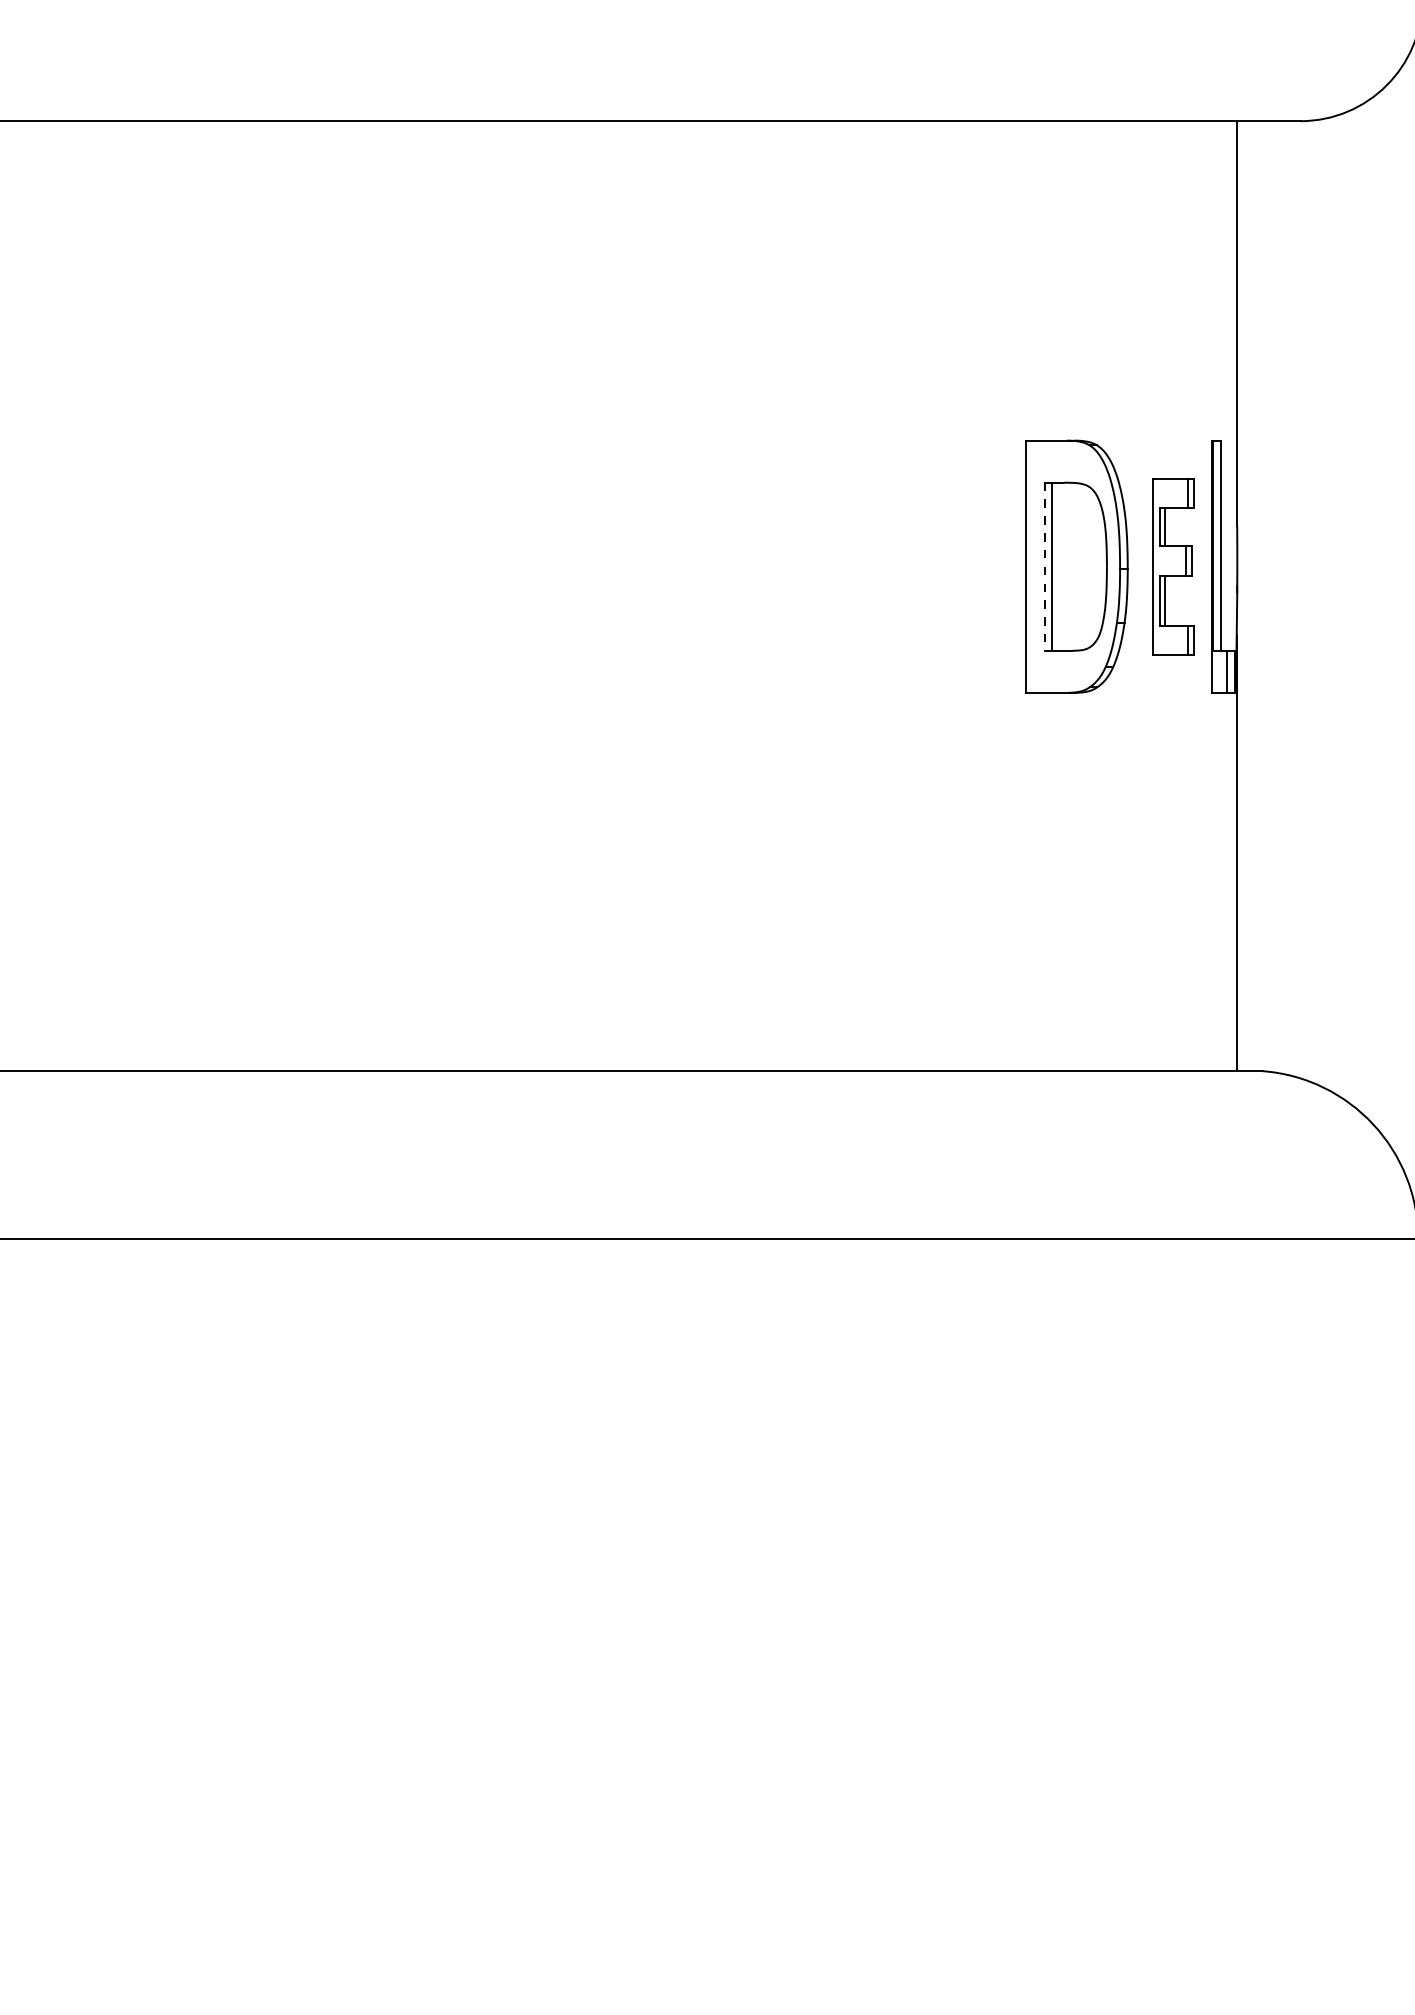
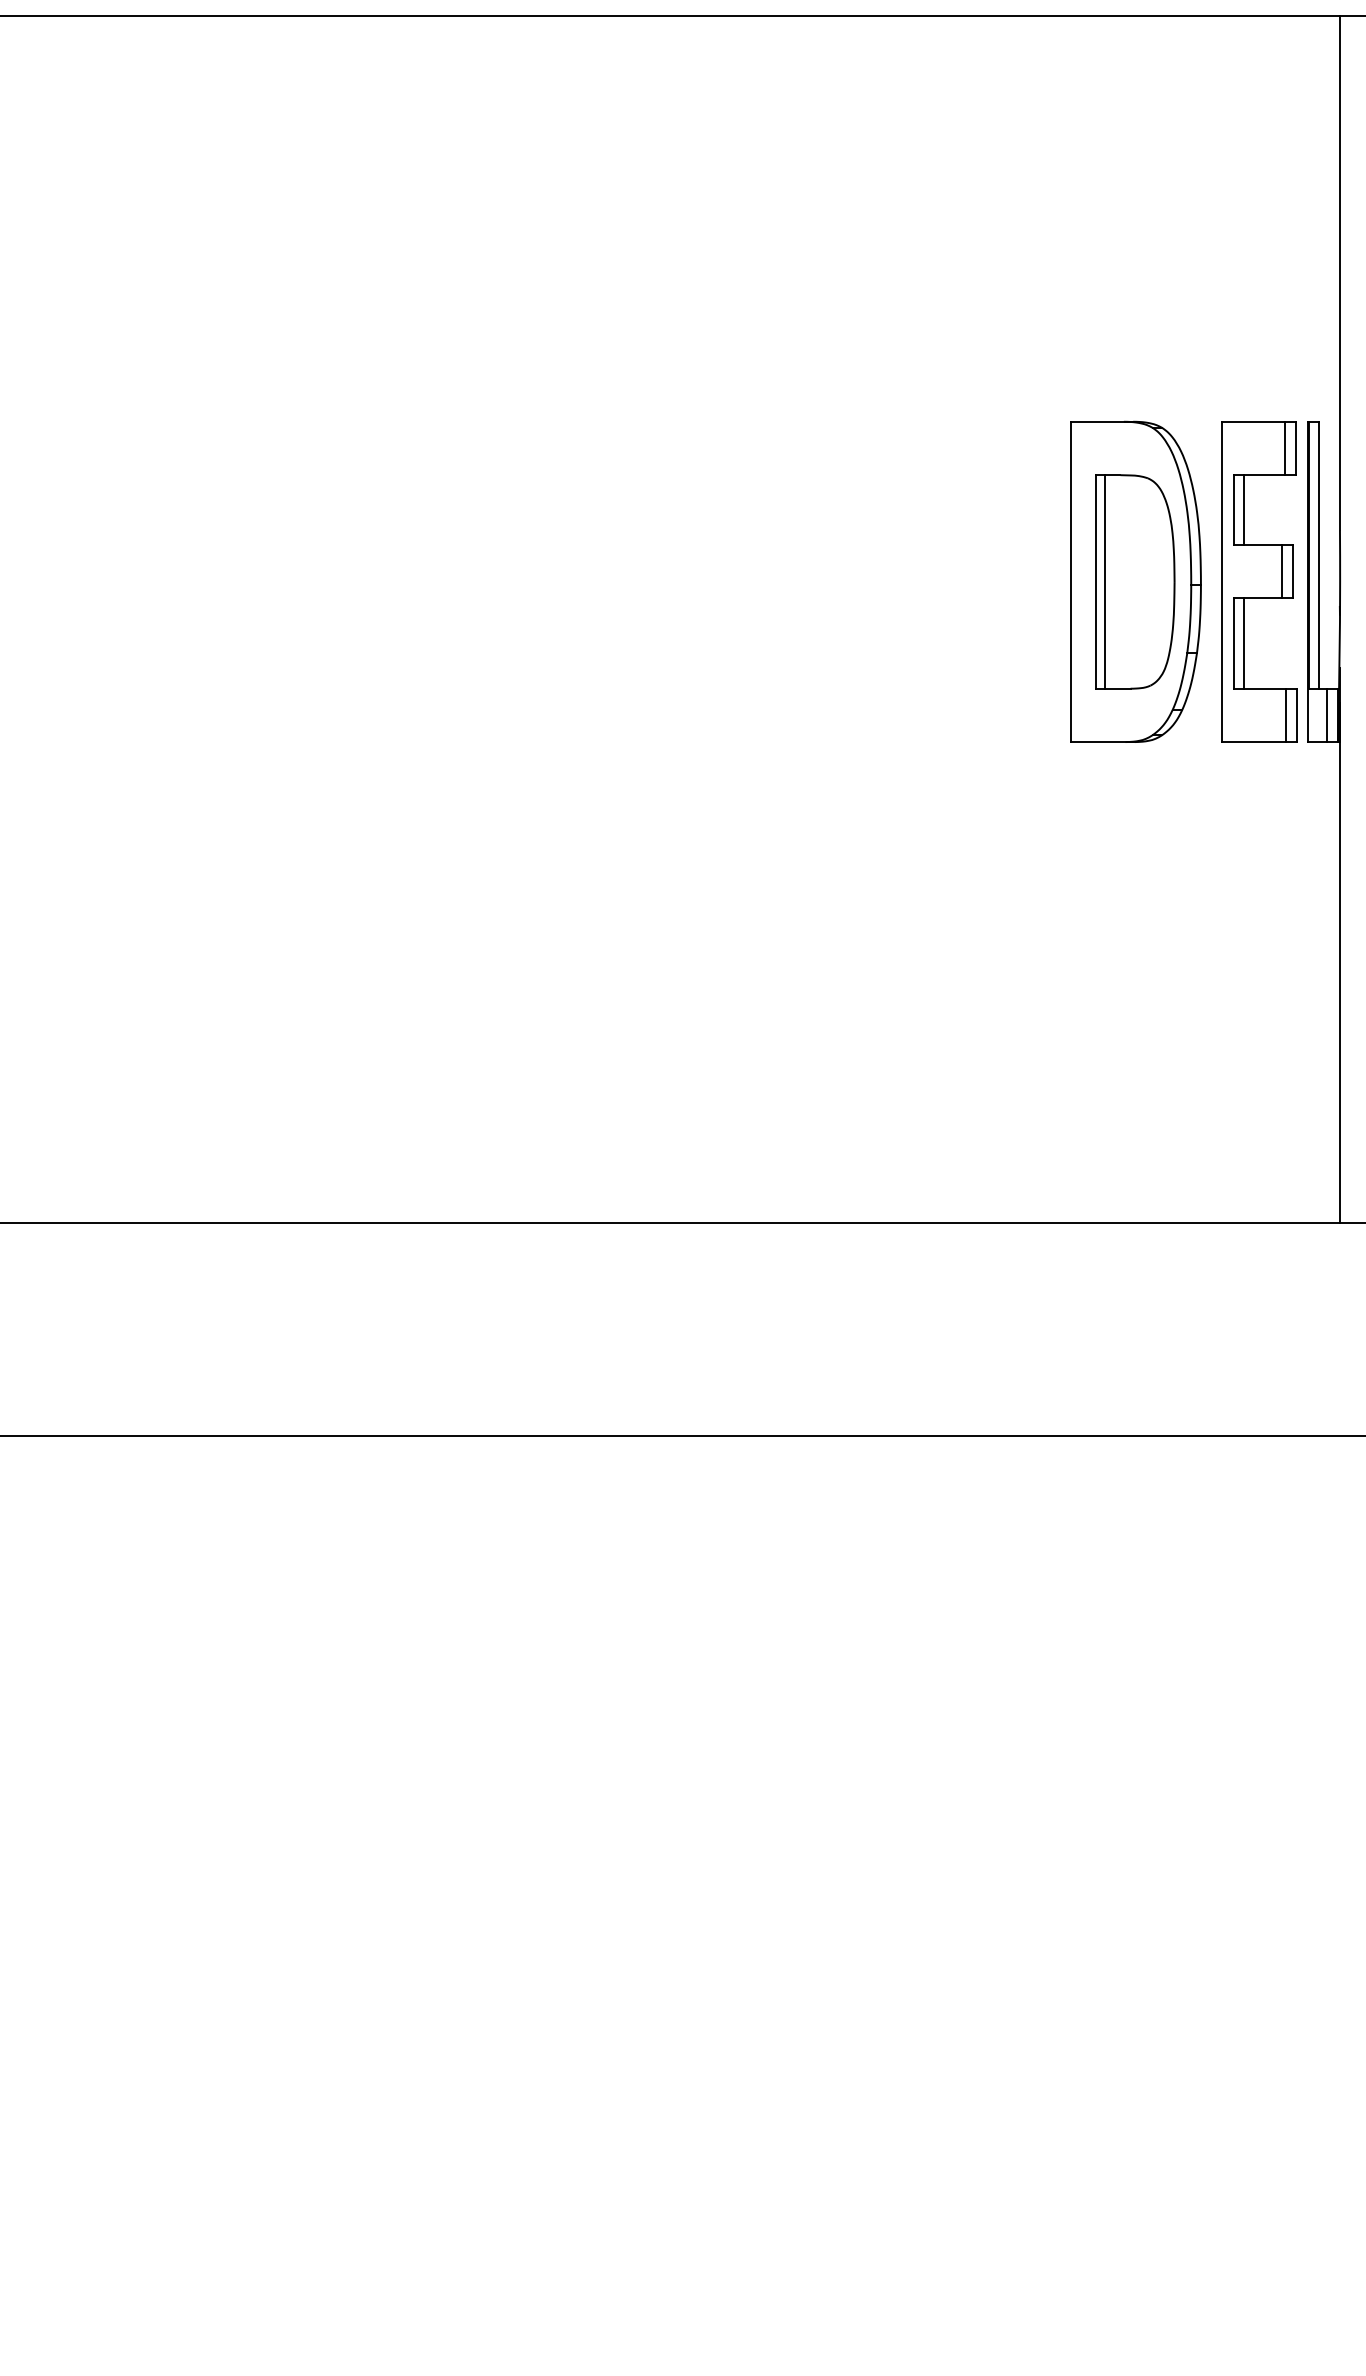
part: (1173, 566) -> (1259, 581), size x1.43
line: (1044, 567) -> (1095, 582), dashed -> solid

